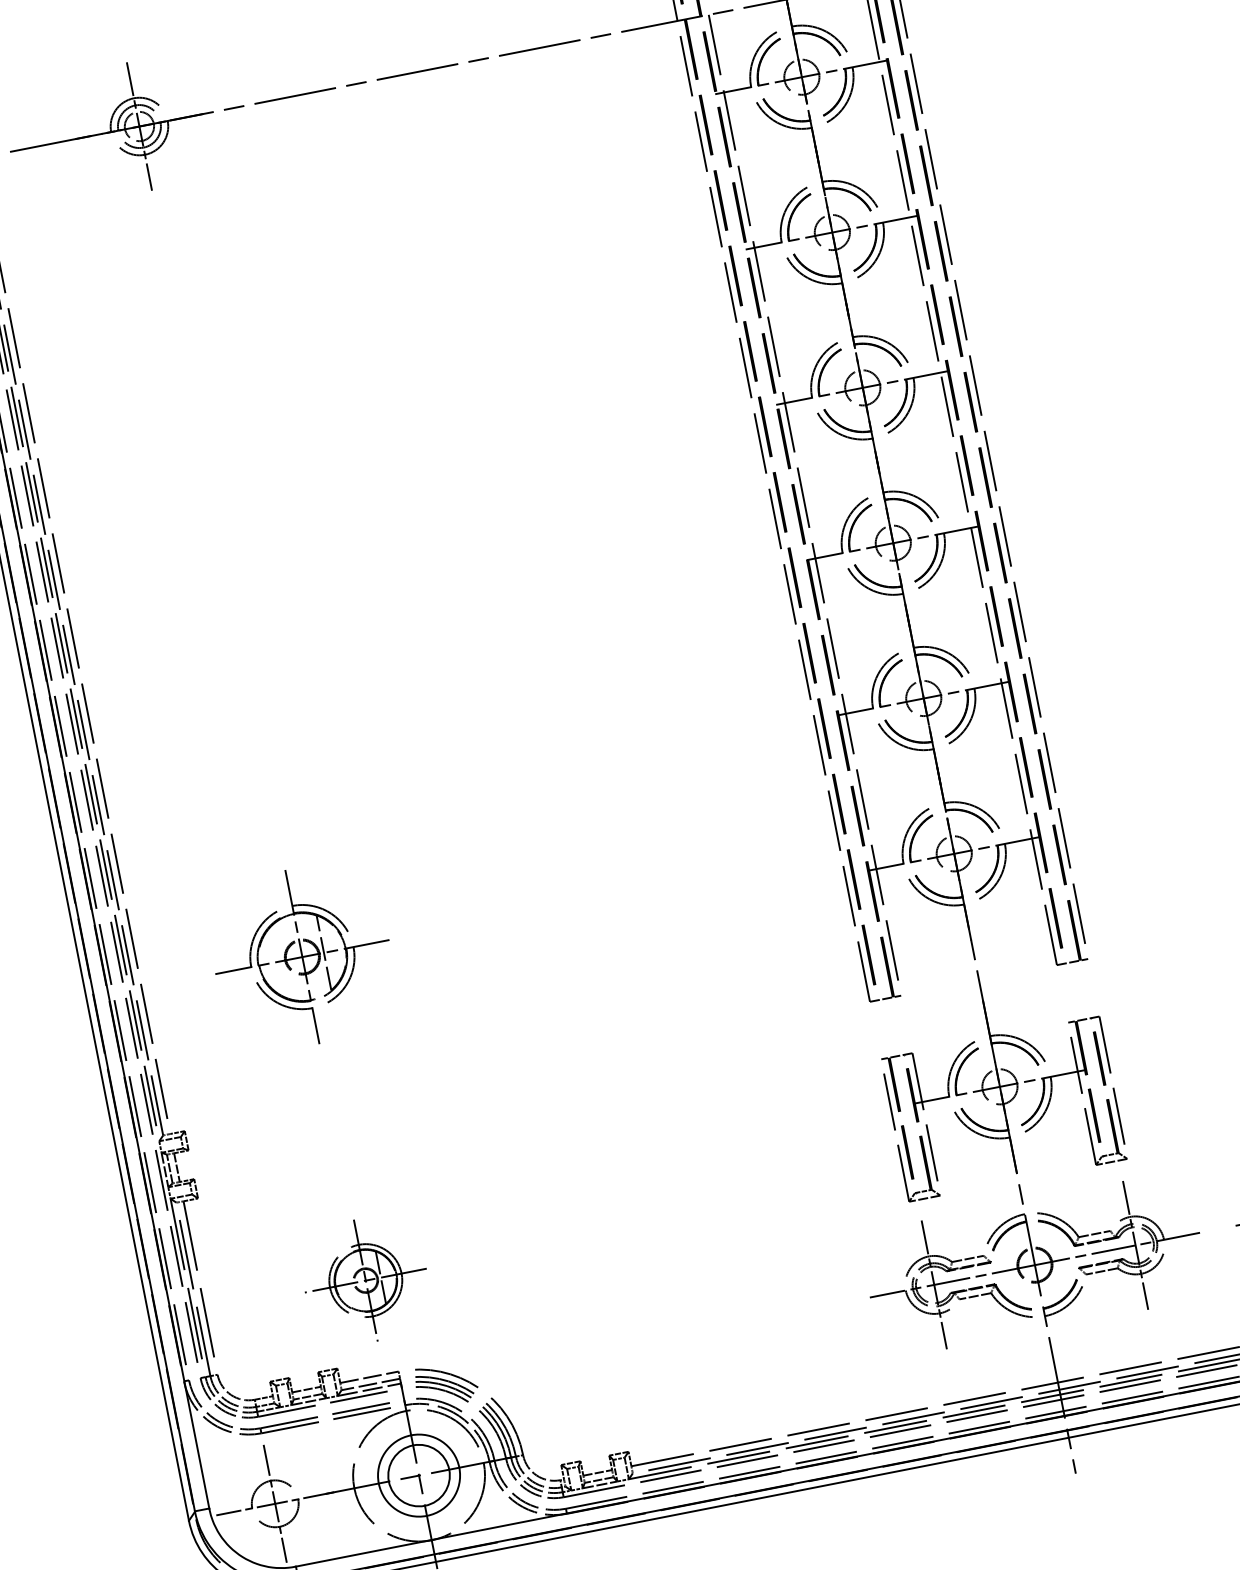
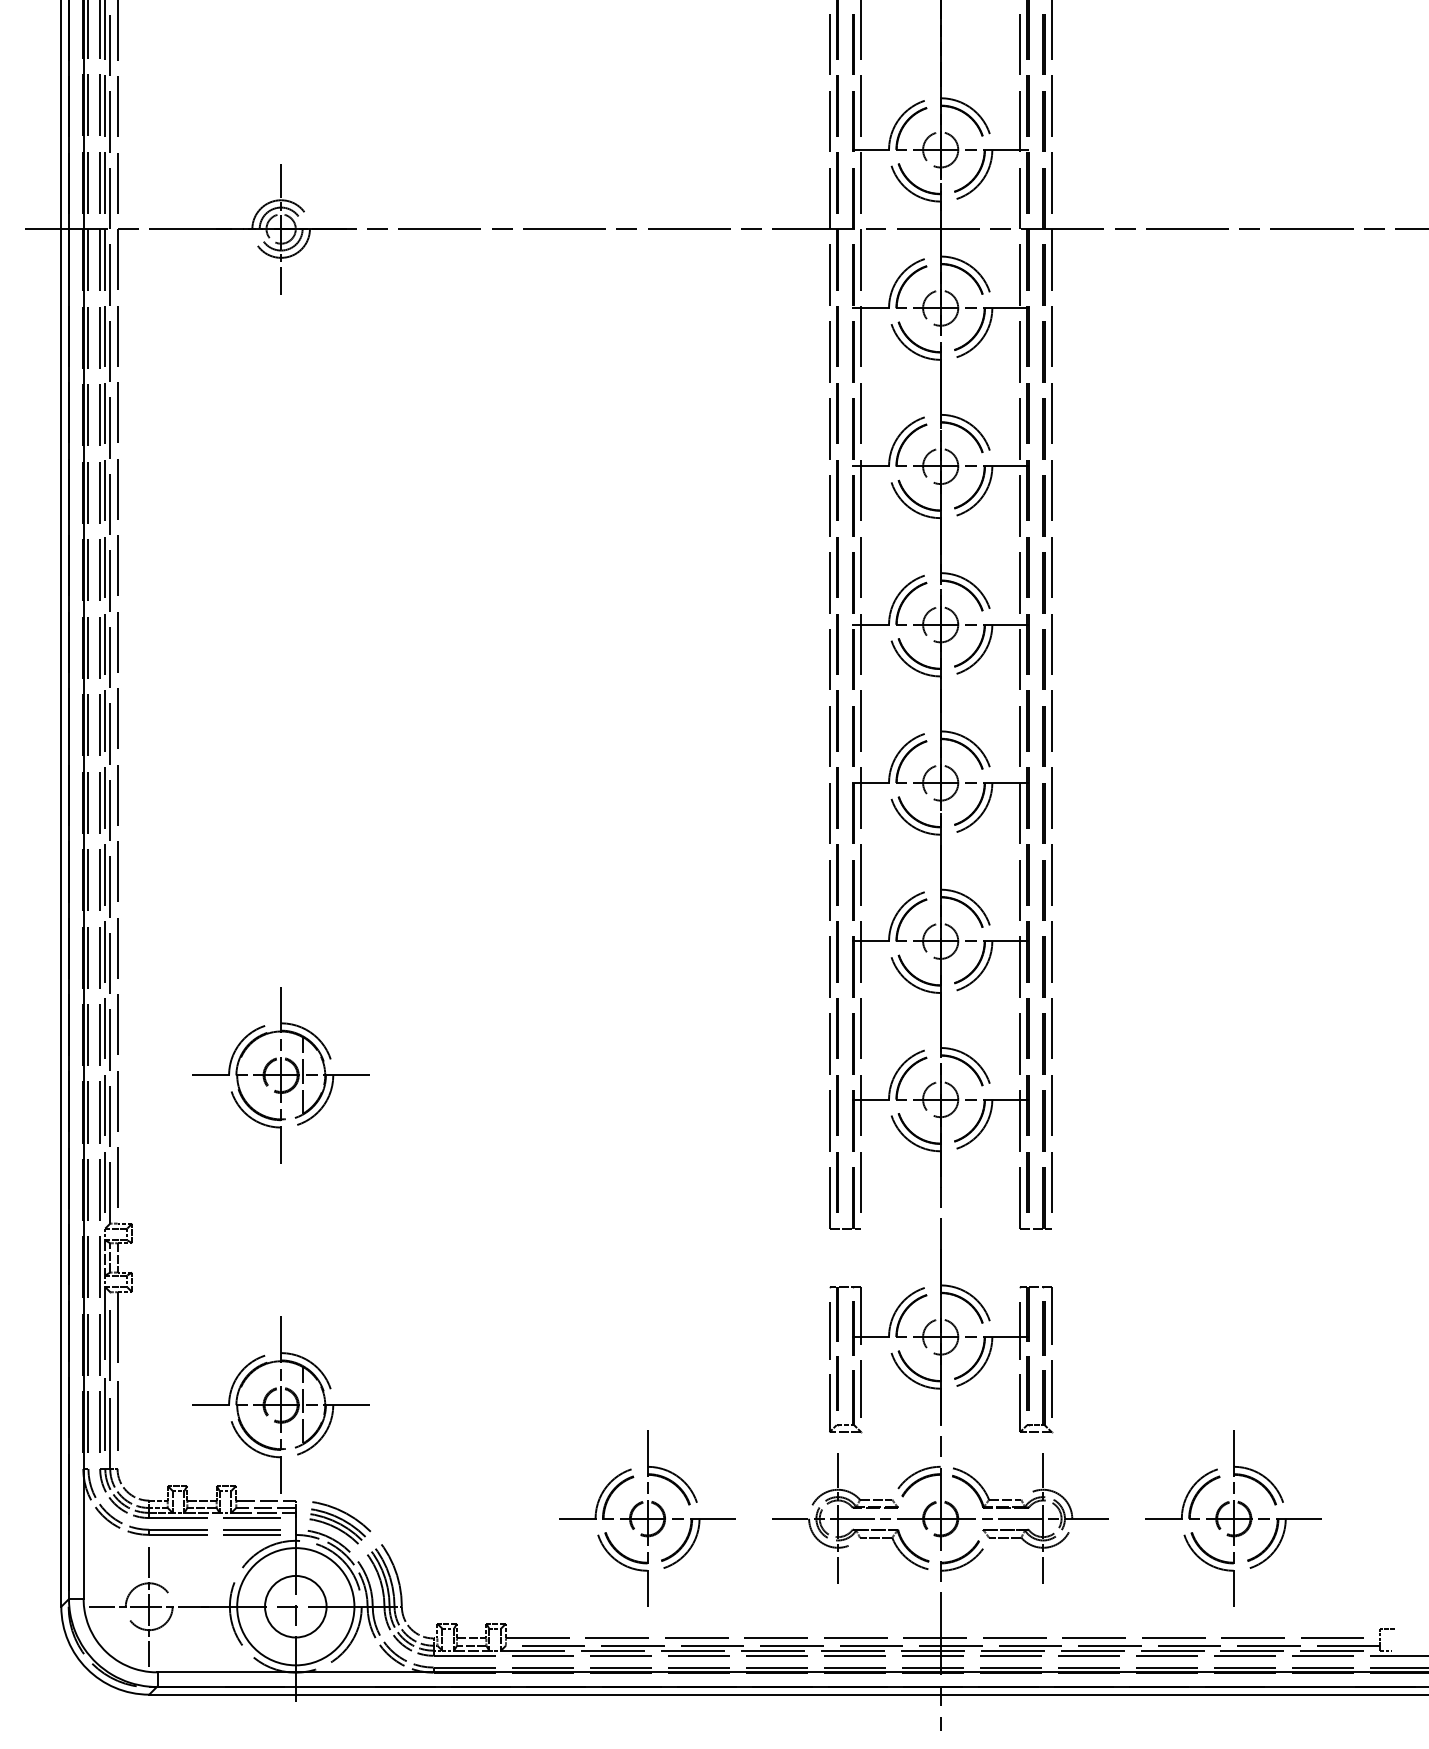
part: (365, 1280) -> (280, 1404), size x1.43
part: (747, 1321) -> (647, 1518), added
circle: (418, 1475) -> (295, 1606), size x1.43

